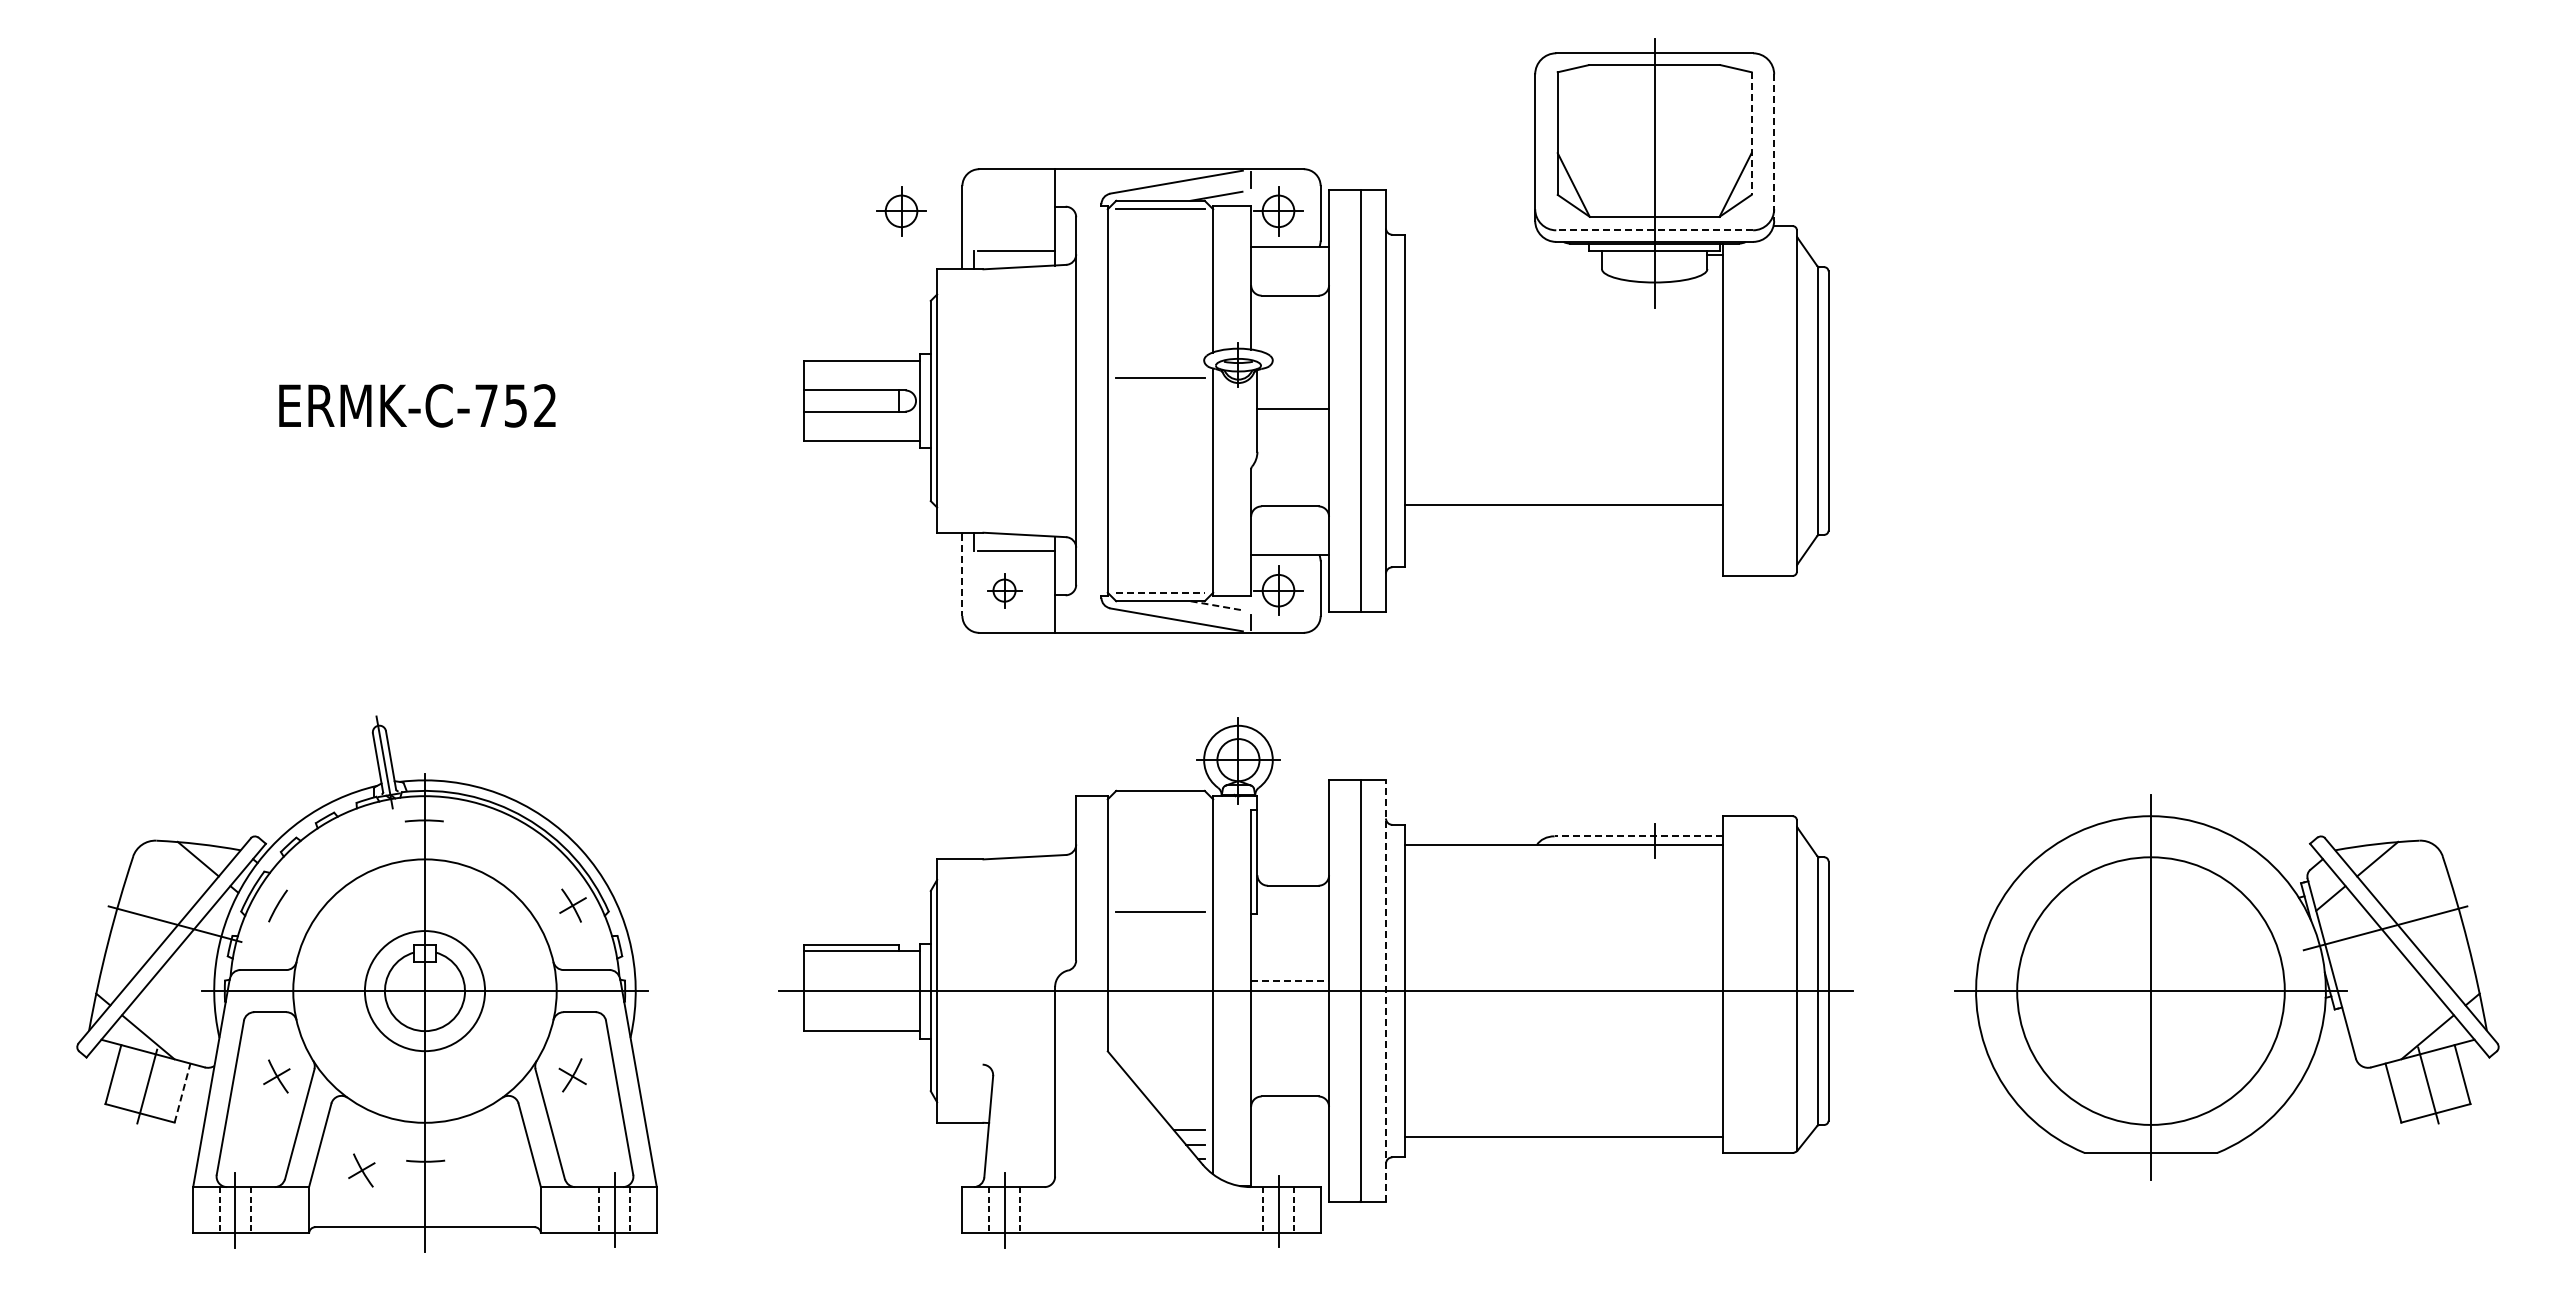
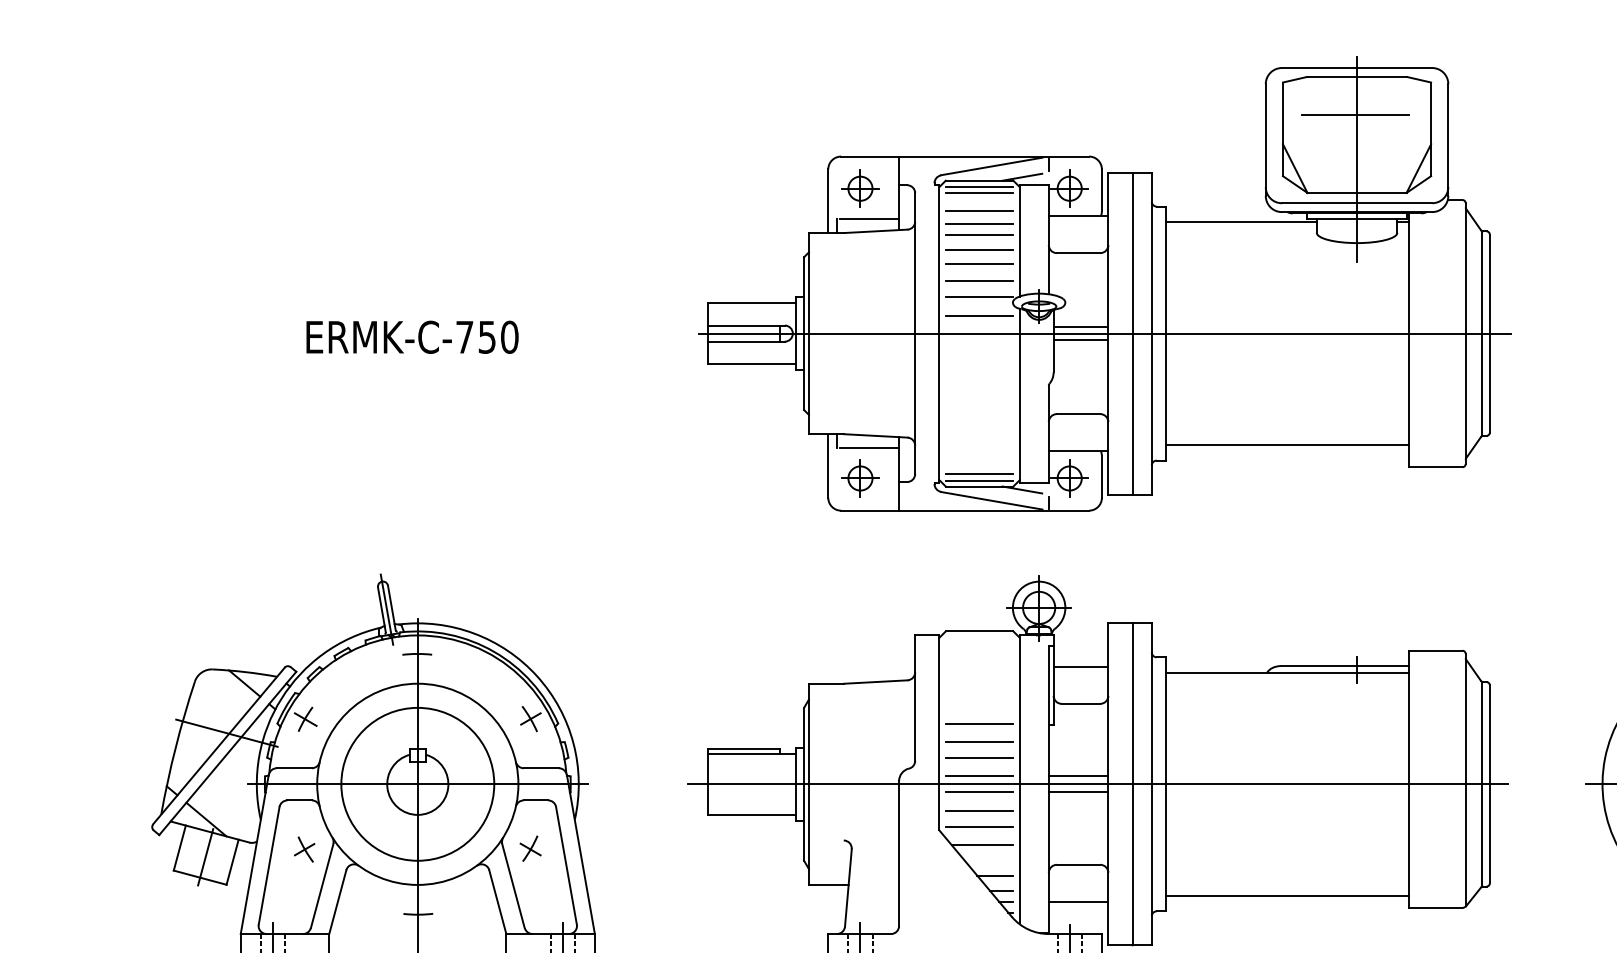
line: (1652, 114) -> (1355, 114), added
line: (1751, 134) -> (1430, 130), dashed -> solid
line: (1774, 148) -> (1448, 140), dashed -> solid
part: (901, 211) -> (860, 188), moved
line: (1160, 217) -> (979, 193), added
line: (1654, 230) -> (1356, 203), dashed -> solid
line: (1160, 240) -> (979, 211), added
line: (1503, 254) -> (1241, 221), added
line: (1160, 256) -> (979, 223), added
line: (1160, 272) -> (979, 235), added
line: (1160, 291) -> (979, 249), added
line: (1160, 310) -> (979, 264), added
line: (1160, 332) -> (979, 281), added
line: (1160, 352) -> (979, 296), added
line: (1293, 392) -> (1081, 327), added
line: (1324, 401) -> (1104, 333), added
text: (545, 405) -> (509, 337), ERMK-C-752 -> ERMK-C-750
line: (1563, 505) -> (1287, 445), moved
line: (962, 575) -> (828, 466), dashed -> solid
line: (1160, 584) -> (979, 473), added
part: (1004, 590) -> (860, 478), size x1.43
line: (1160, 593) -> (979, 480), dashed -> solid
line: (1217, 605) -> (1023, 489), dashed -> solid
line: (1638, 836) -> (1344, 666), dashed -> solid
line: (1293, 837) -> (1081, 666), added
line: (278, 906) -> (305, 719), added
line: (1160, 935) -> (979, 741), added
line: (1160, 956) -> (979, 757), added
line: (1160, 980) -> (979, 776), added
line: (1290, 980) -> (1078, 776), dashed -> solid
circle: (424, 991) -> (417, 784), size x1.67
line: (1385, 991) -> (1151, 784), dashed -> solid
line: (1160, 1001) -> (979, 792), added
line: (1290, 1001) -> (1078, 792), added
line: (1160, 1025) -> (979, 810), added
line: (1160, 1046) -> (979, 826), added
line: (1163, 1070) -> (981, 844), added
line: (182, 1093) -> (232, 862), dashed -> solid
line: (1180, 1110) -> (994, 875), added
line: (1290, 1144) -> (1078, 901), added
part: (361, 1170) -> (369, 921), removed

